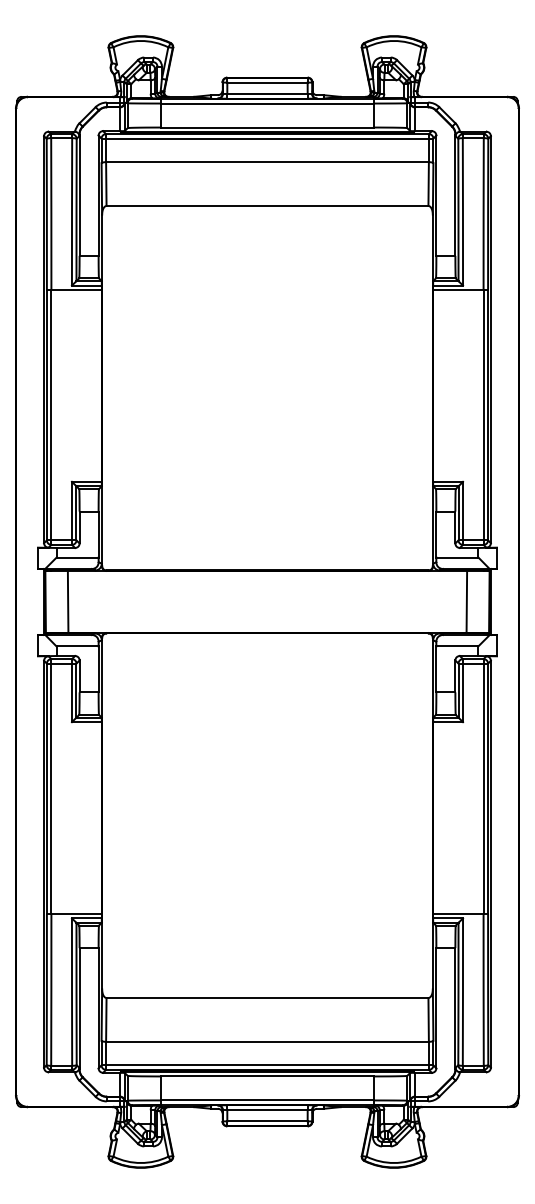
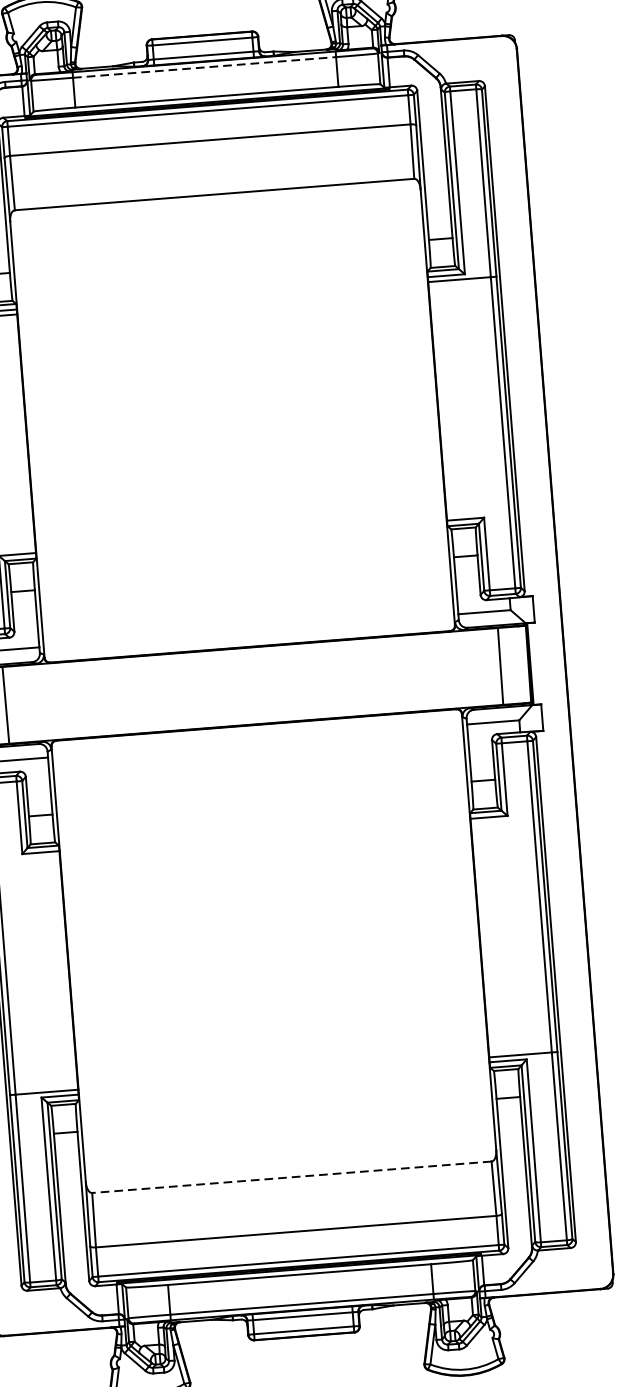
line: (267, 103) -> (204, 67), solid -> dashed
line: (267, 998) -> (291, 1177), solid -> dashed

